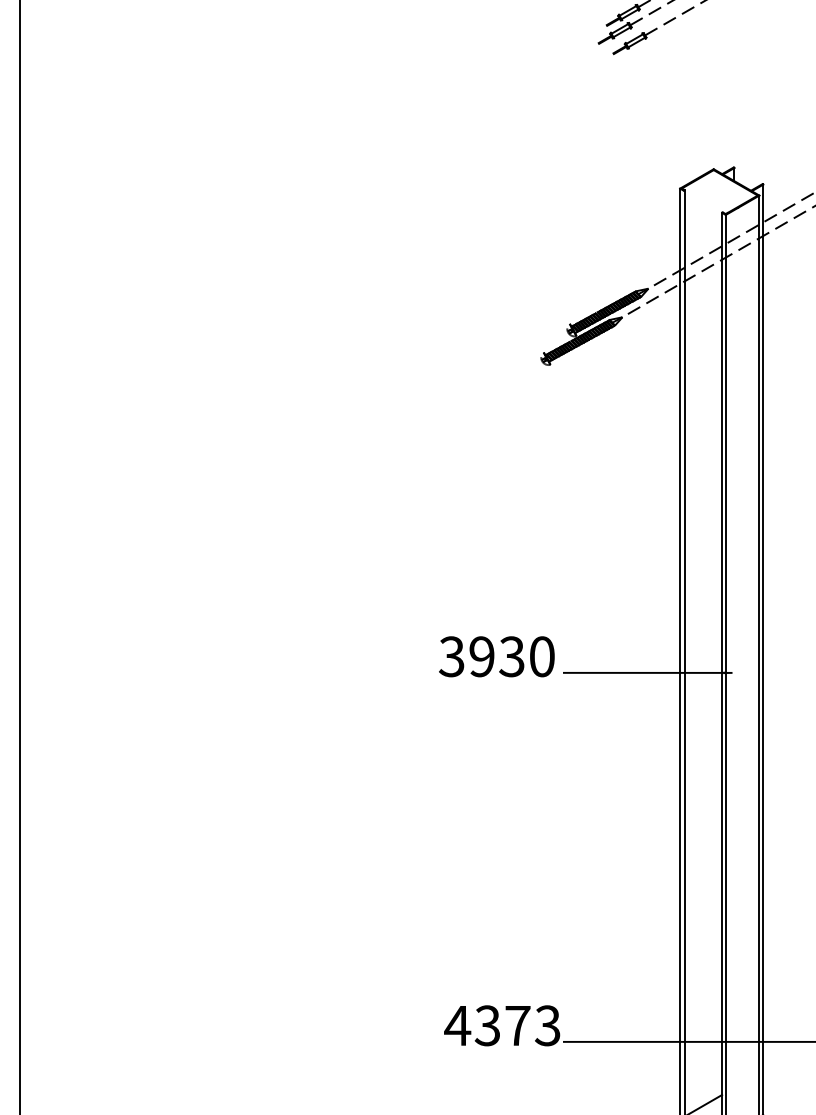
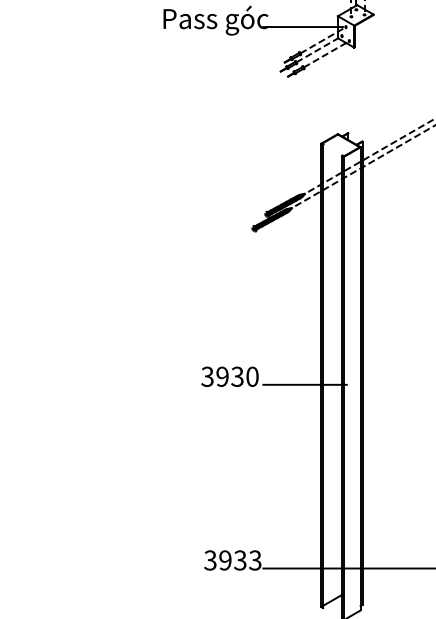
text: (485, 1025) -> (224, 560), 4373 -> 3933

